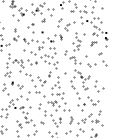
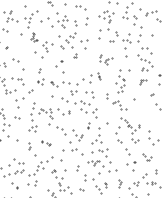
part: (66, 24) -> (105, 59), size x0.6
part: (92, 65) -> (142, 110), removed
part: (16, 85) -> (45, 143), size x0.6
part: (93, 101) -> (147, 157), size x0.6

